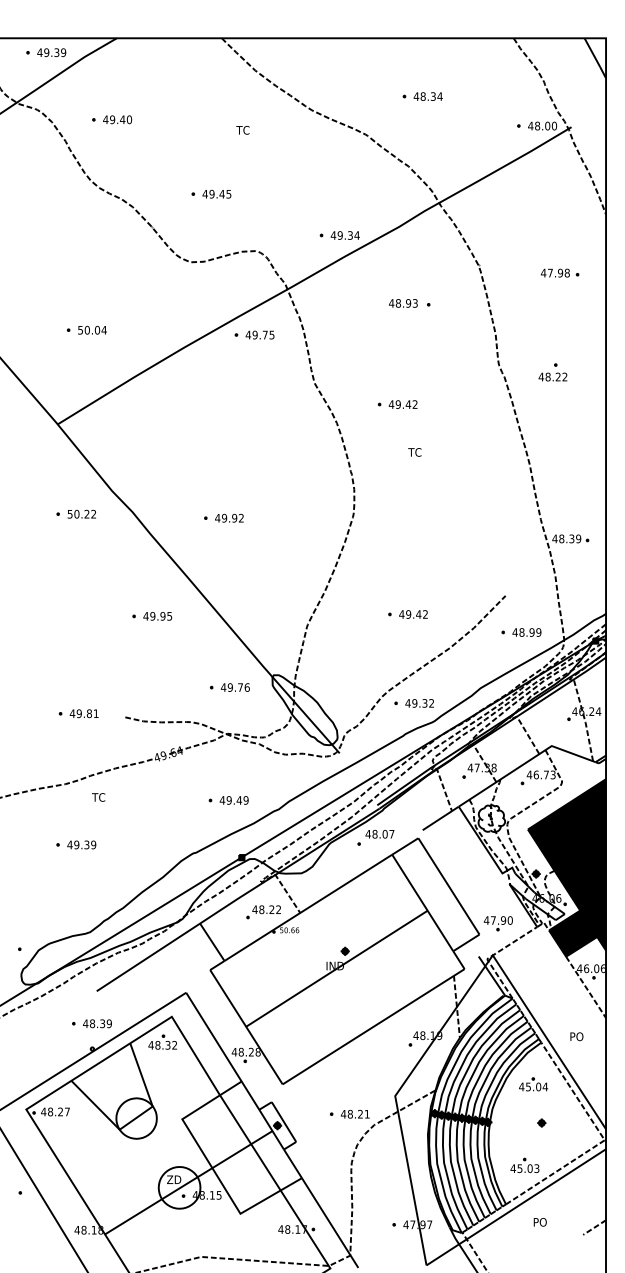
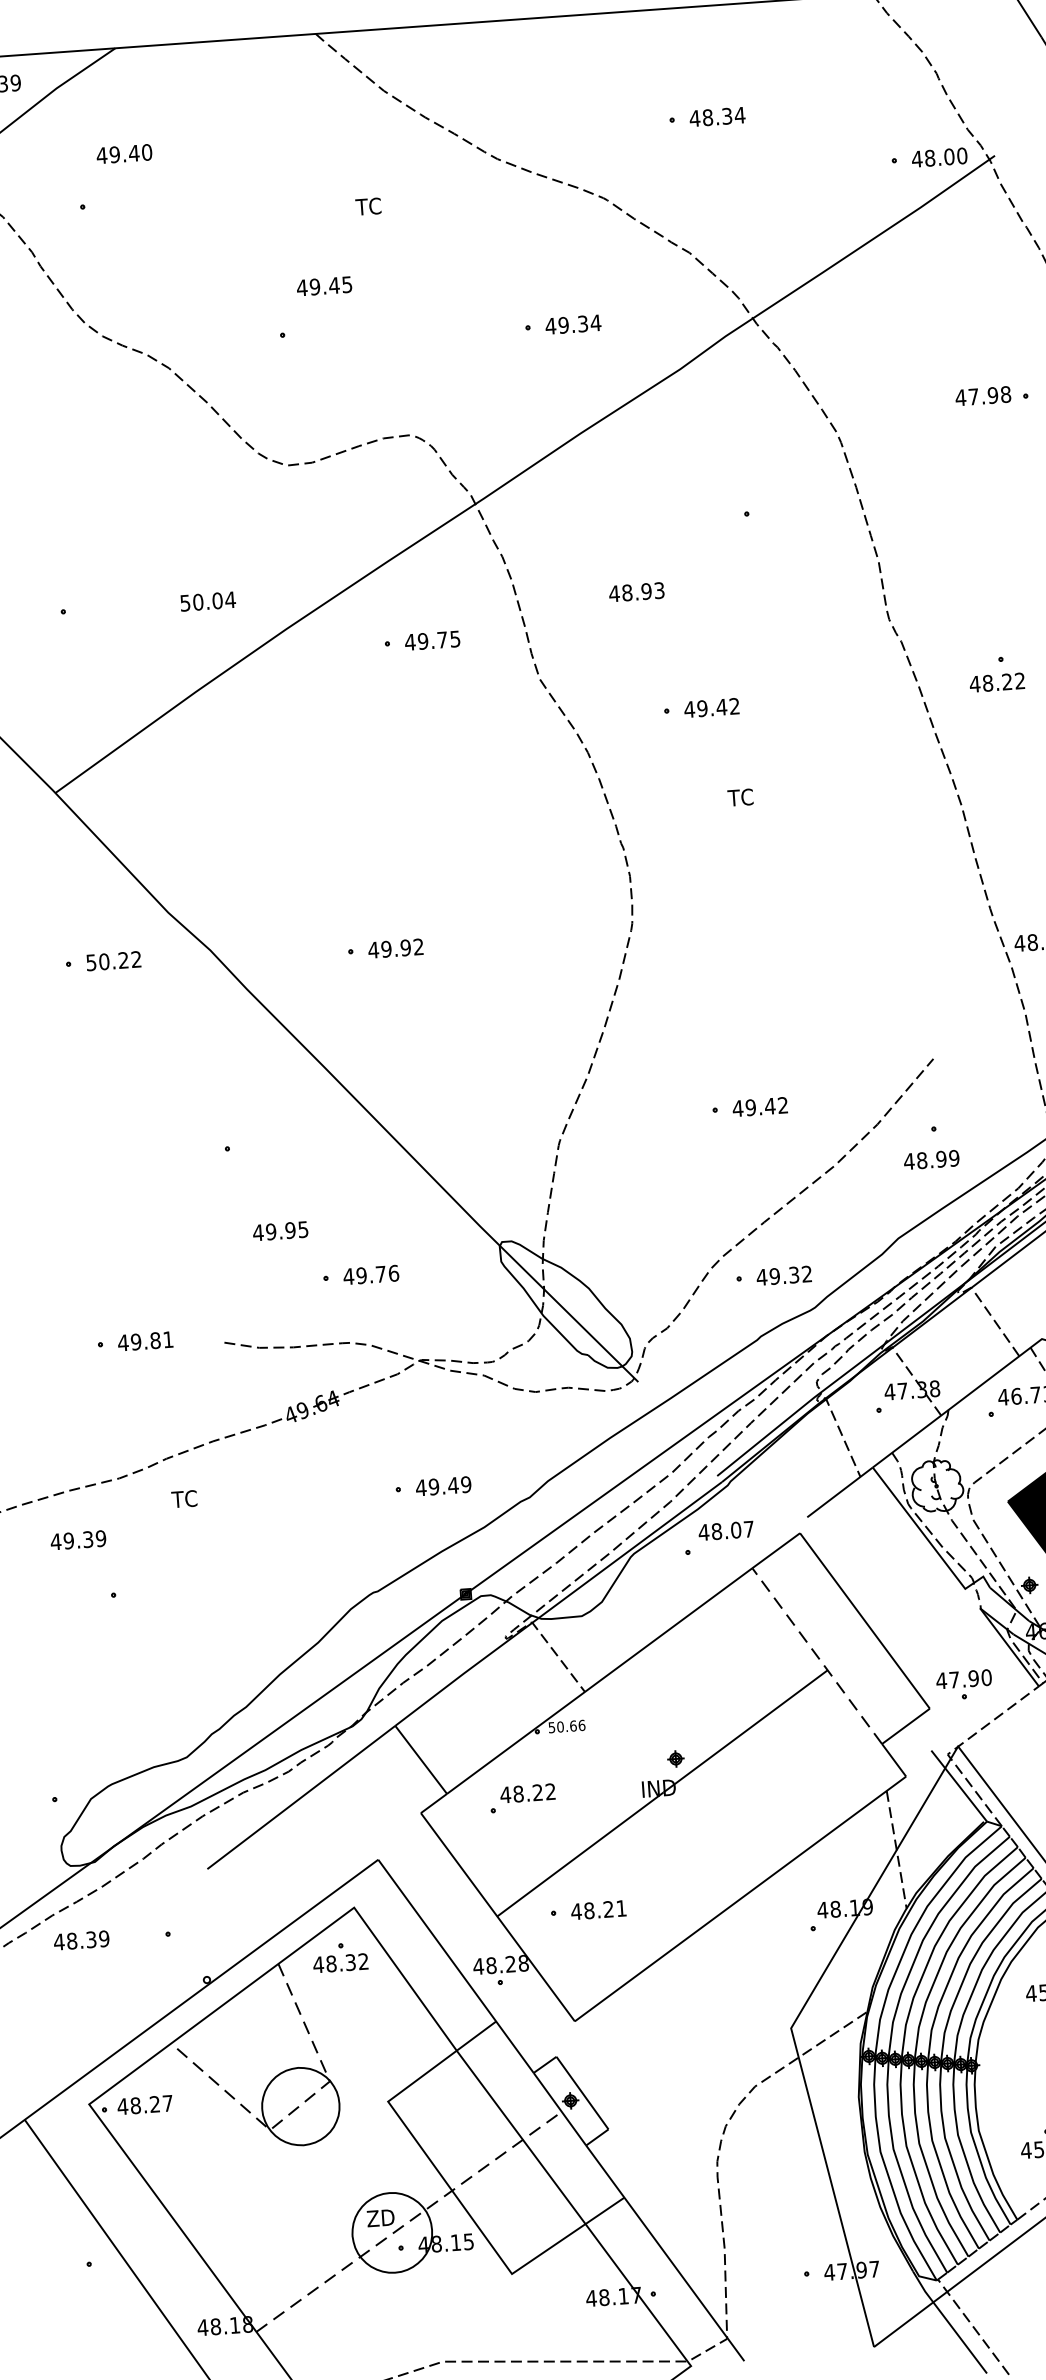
text: (117, 119) -> (124, 153), moved
text: (216, 193) -> (323, 285), moved
part: (339, 235) -> (562, 325), moved
part: (559, 272) -> (990, 394), moved
text: (403, 303) -> (636, 592), moved
text: (92, 329) -> (207, 600), moved
part: (254, 334) -> (421, 640), moved
part: (552, 372) -> (995, 674), moved
text: (157, 616) -> (280, 1231), moved
text: (526, 632) -> (930, 1160), moved
part: (229, 687) -> (359, 1275), moved
text: (81, 844) -> (77, 1539), moved
line: (422, 902) -> (816, 1655), solid -> dashed
part: (263, 912) -> (522, 1799), moved
text: (97, 1023) -> (81, 1939), moved
part: (349, 1113) -> (587, 1909), moved
line: (135, 1118) -> (298, 2106), solid -> dashed
line: (188, 1182) -> (408, 2221), solid -> dashed

